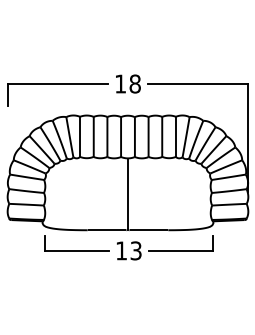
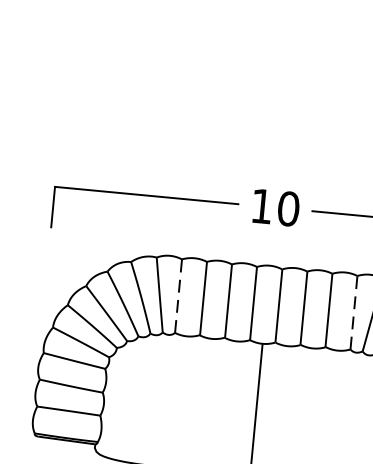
text: (134, 83) -> (287, 207), 18 -> 10
line: (80, 136) -> (179, 295), solid -> dashed
line: (175, 136) -> (353, 311), solid -> dashed

